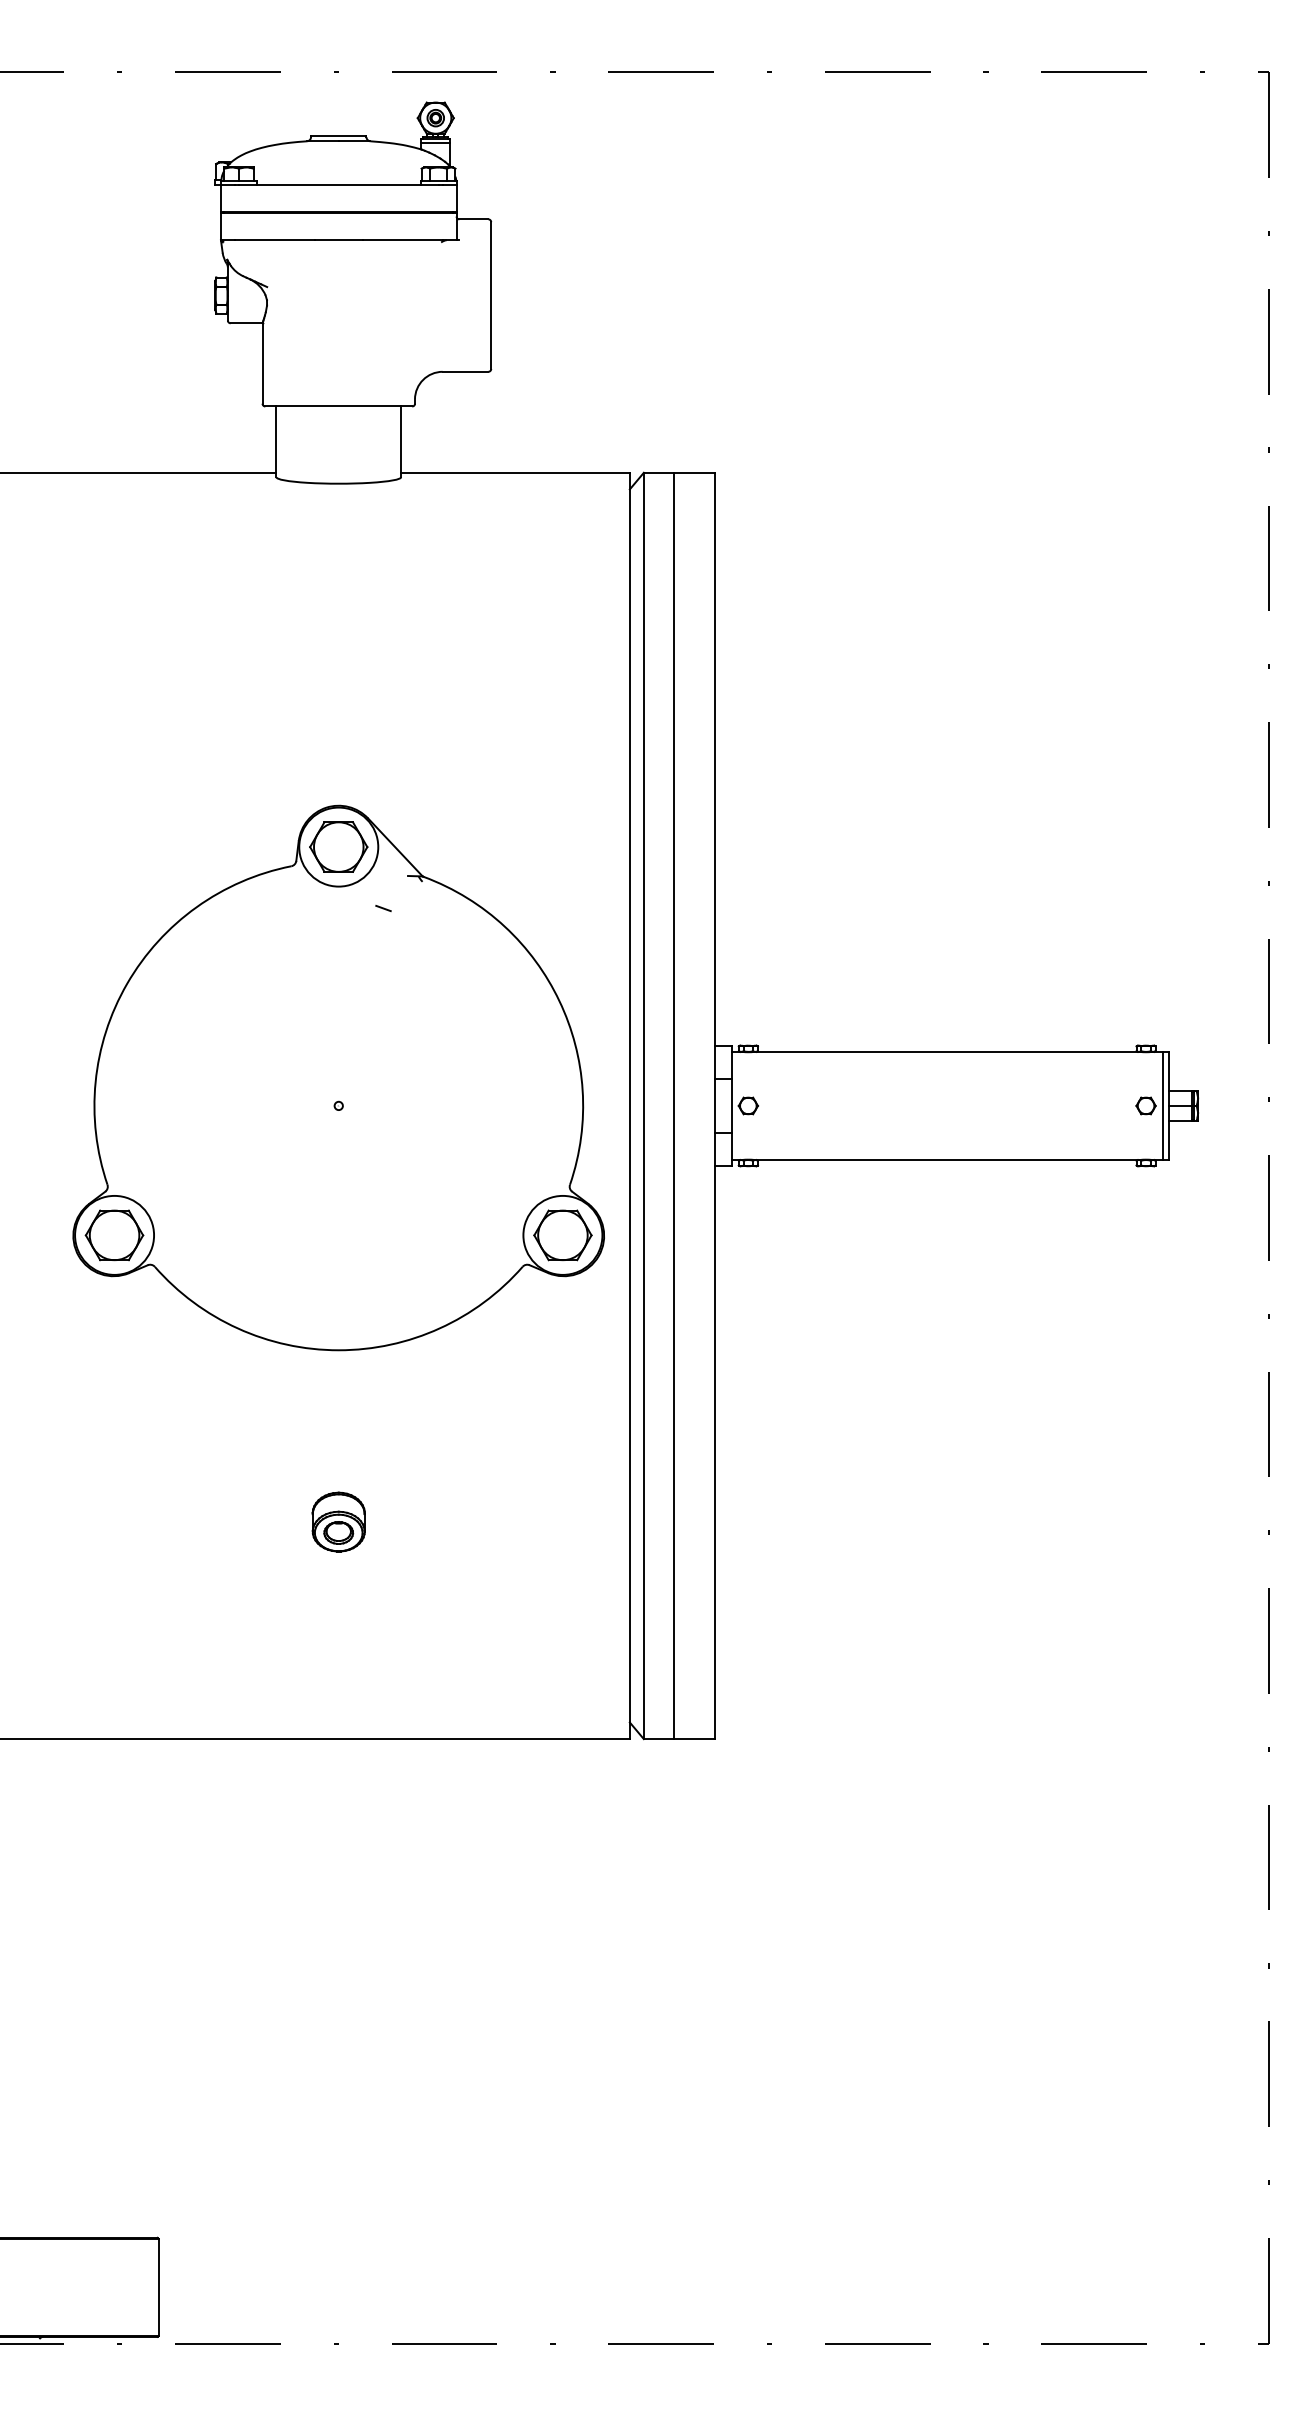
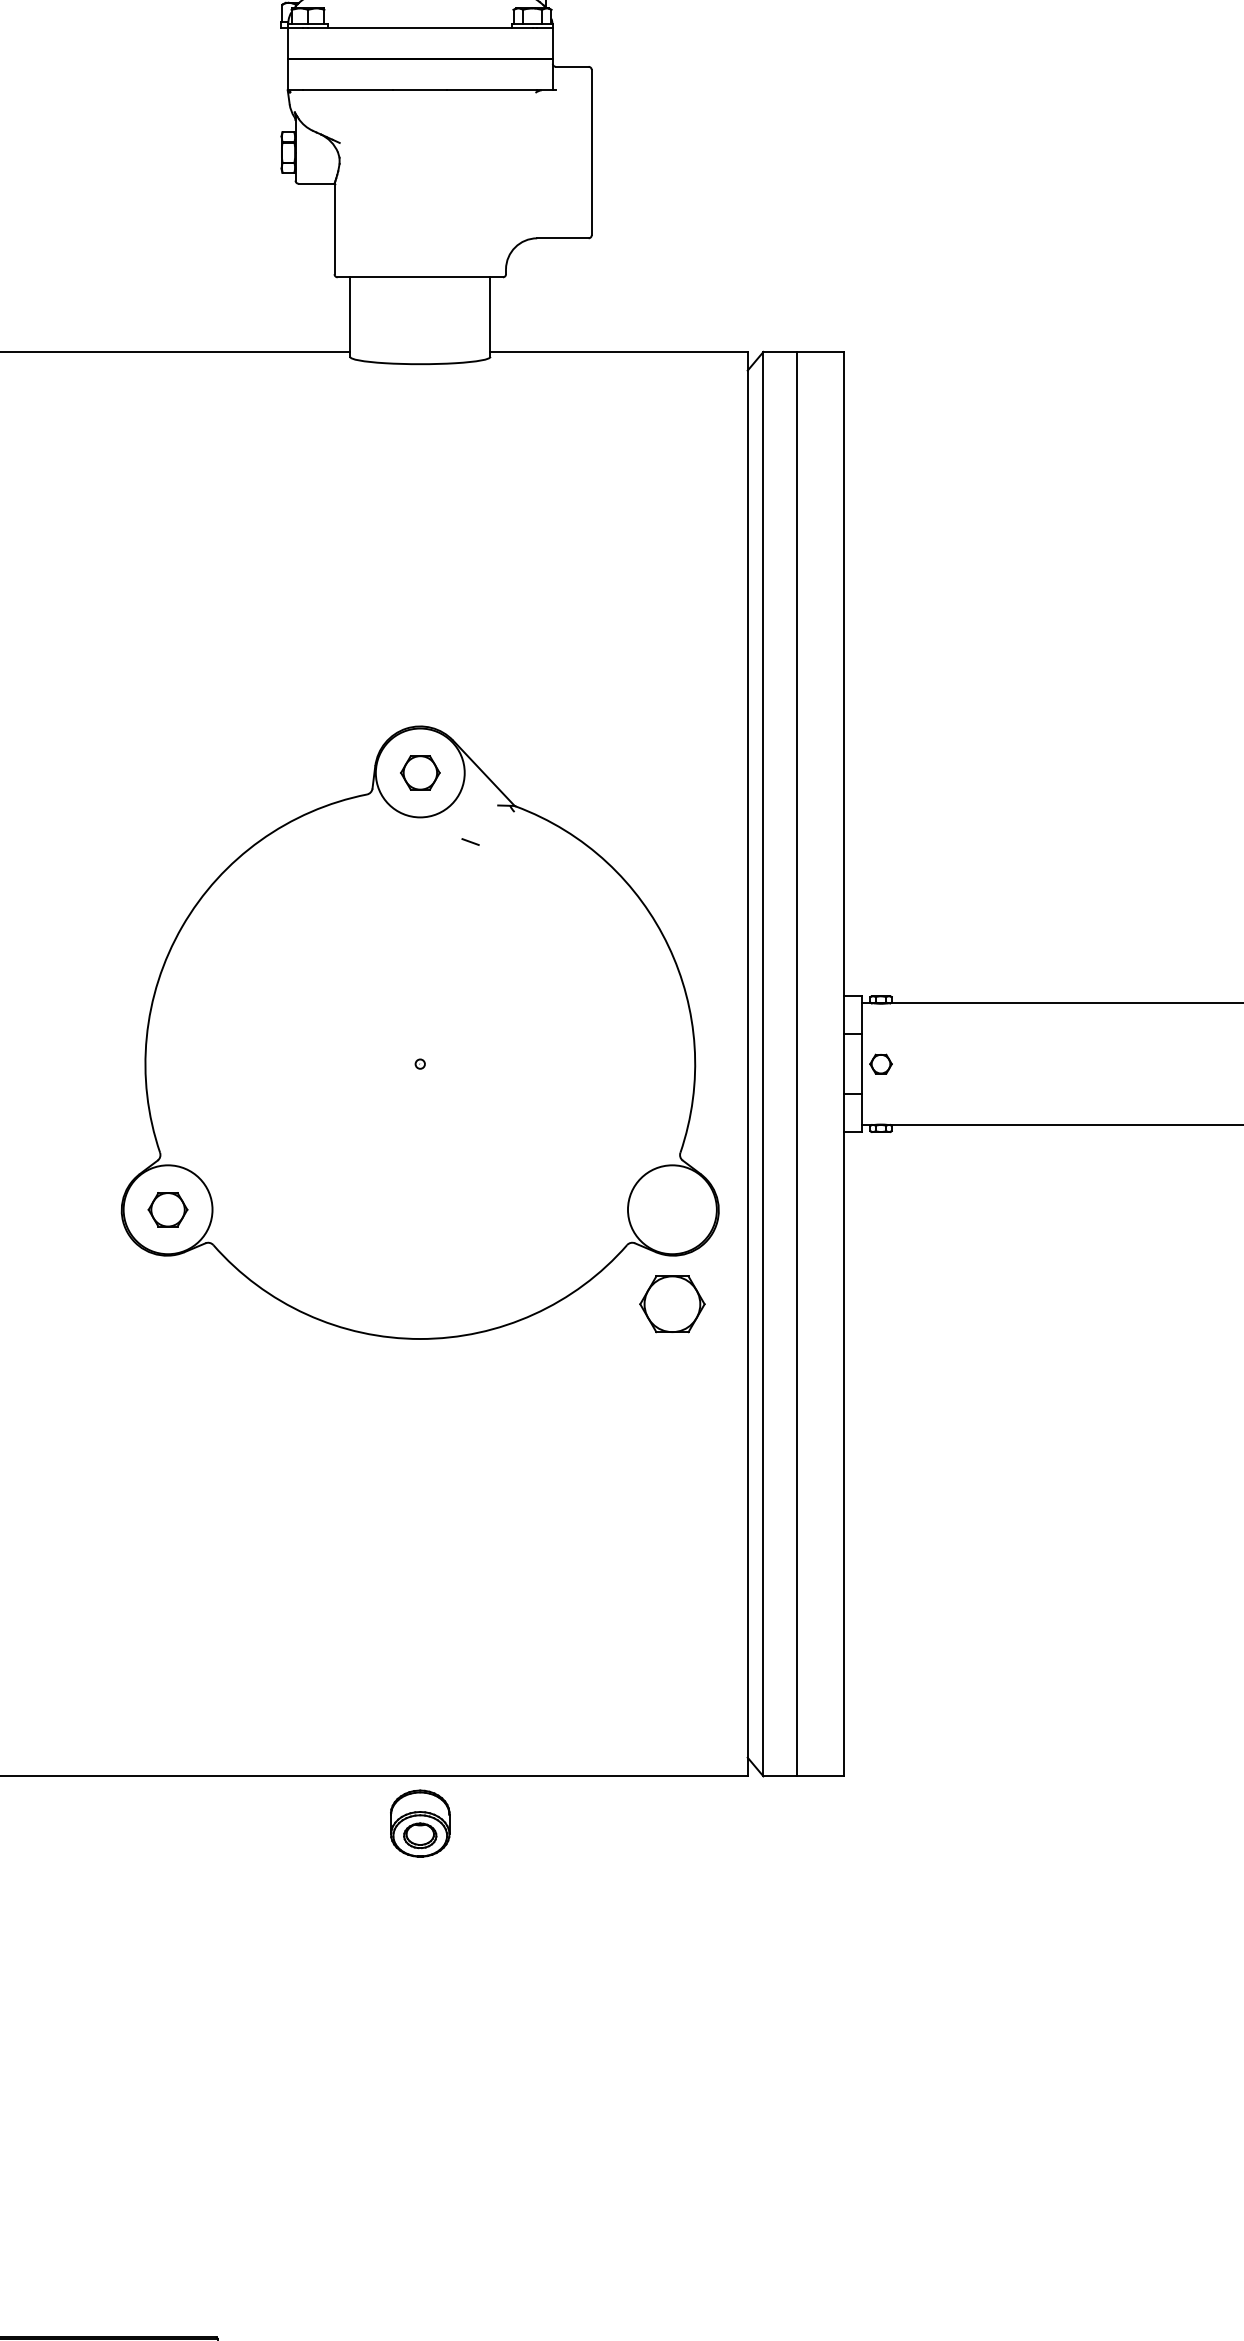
part: (338, 846) -> (419, 772), size x0.6
part: (114, 1235) -> (168, 1209), size x0.6
part: (562, 1235) -> (671, 1304), moved
part: (338, 1521) -> (419, 1822), moved

